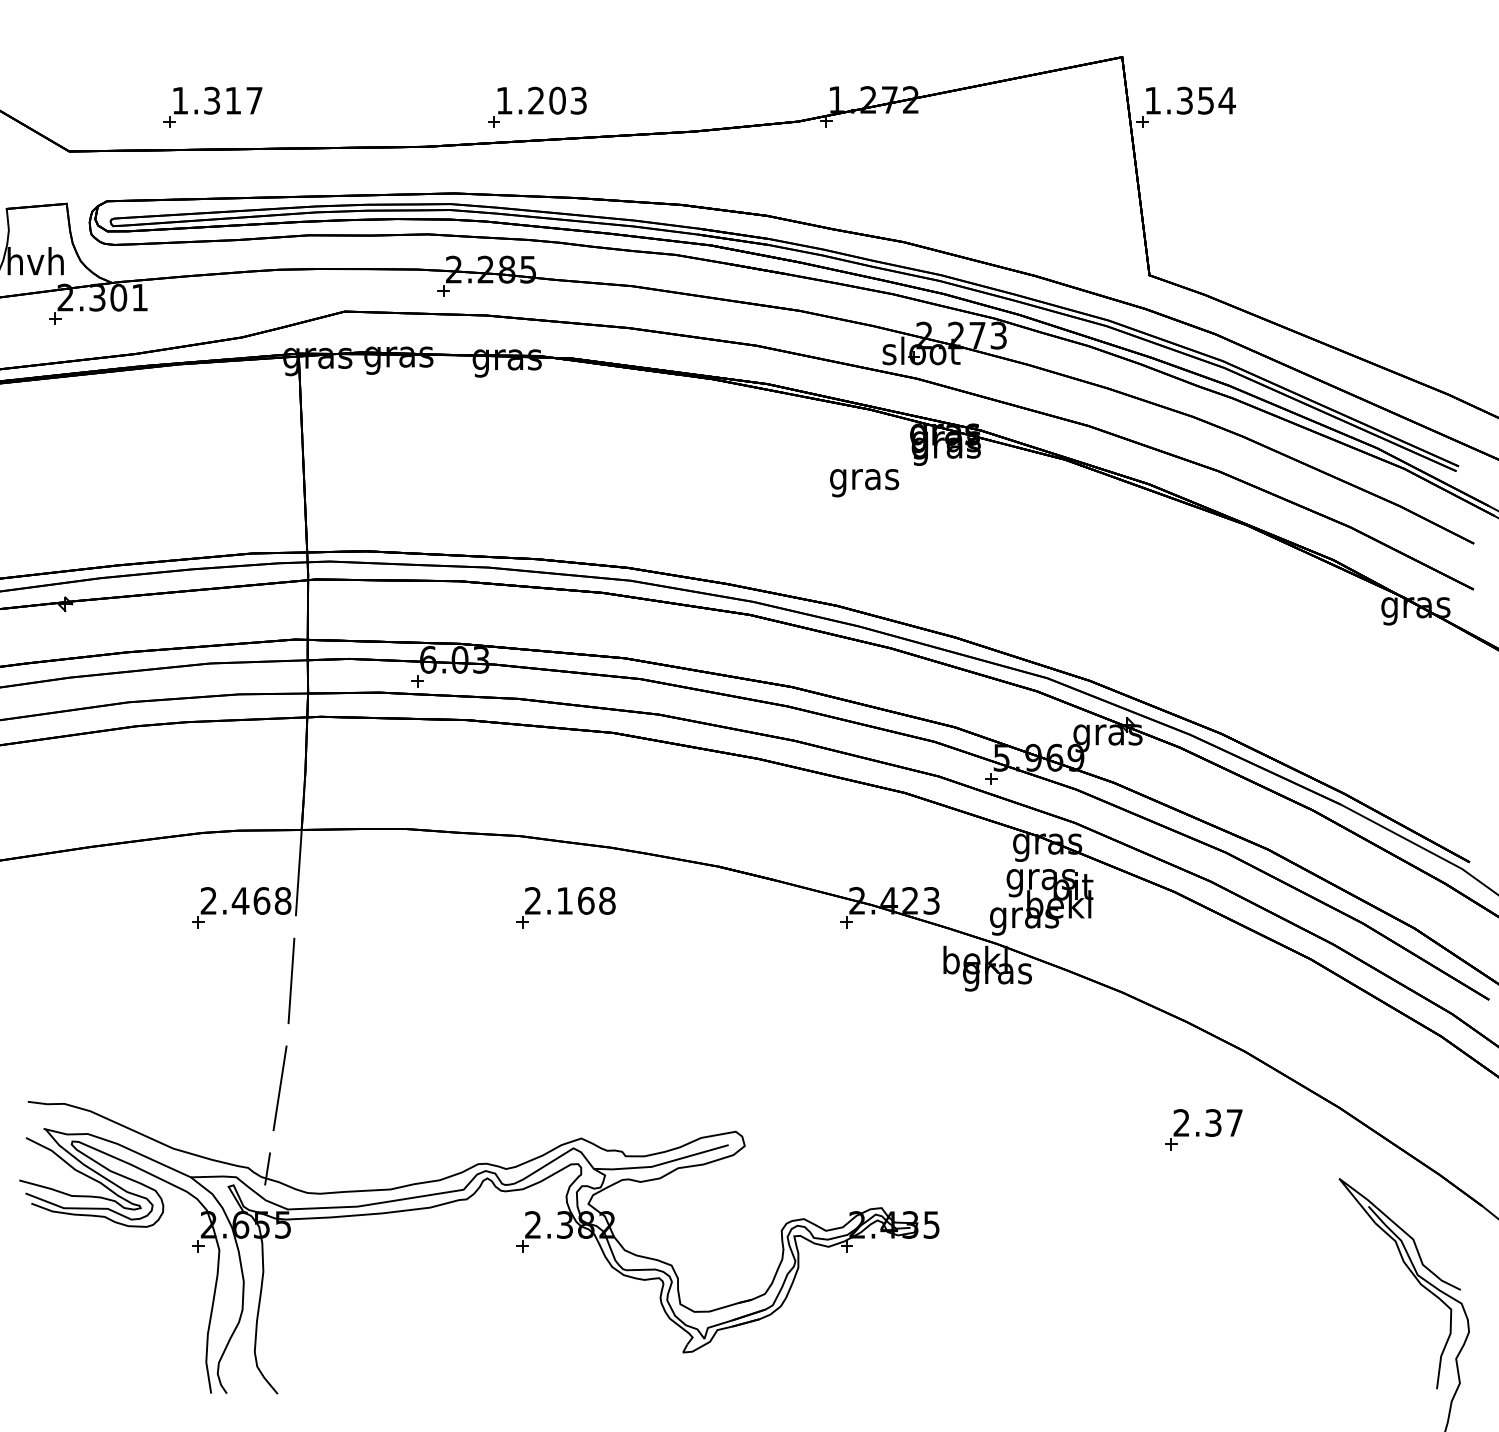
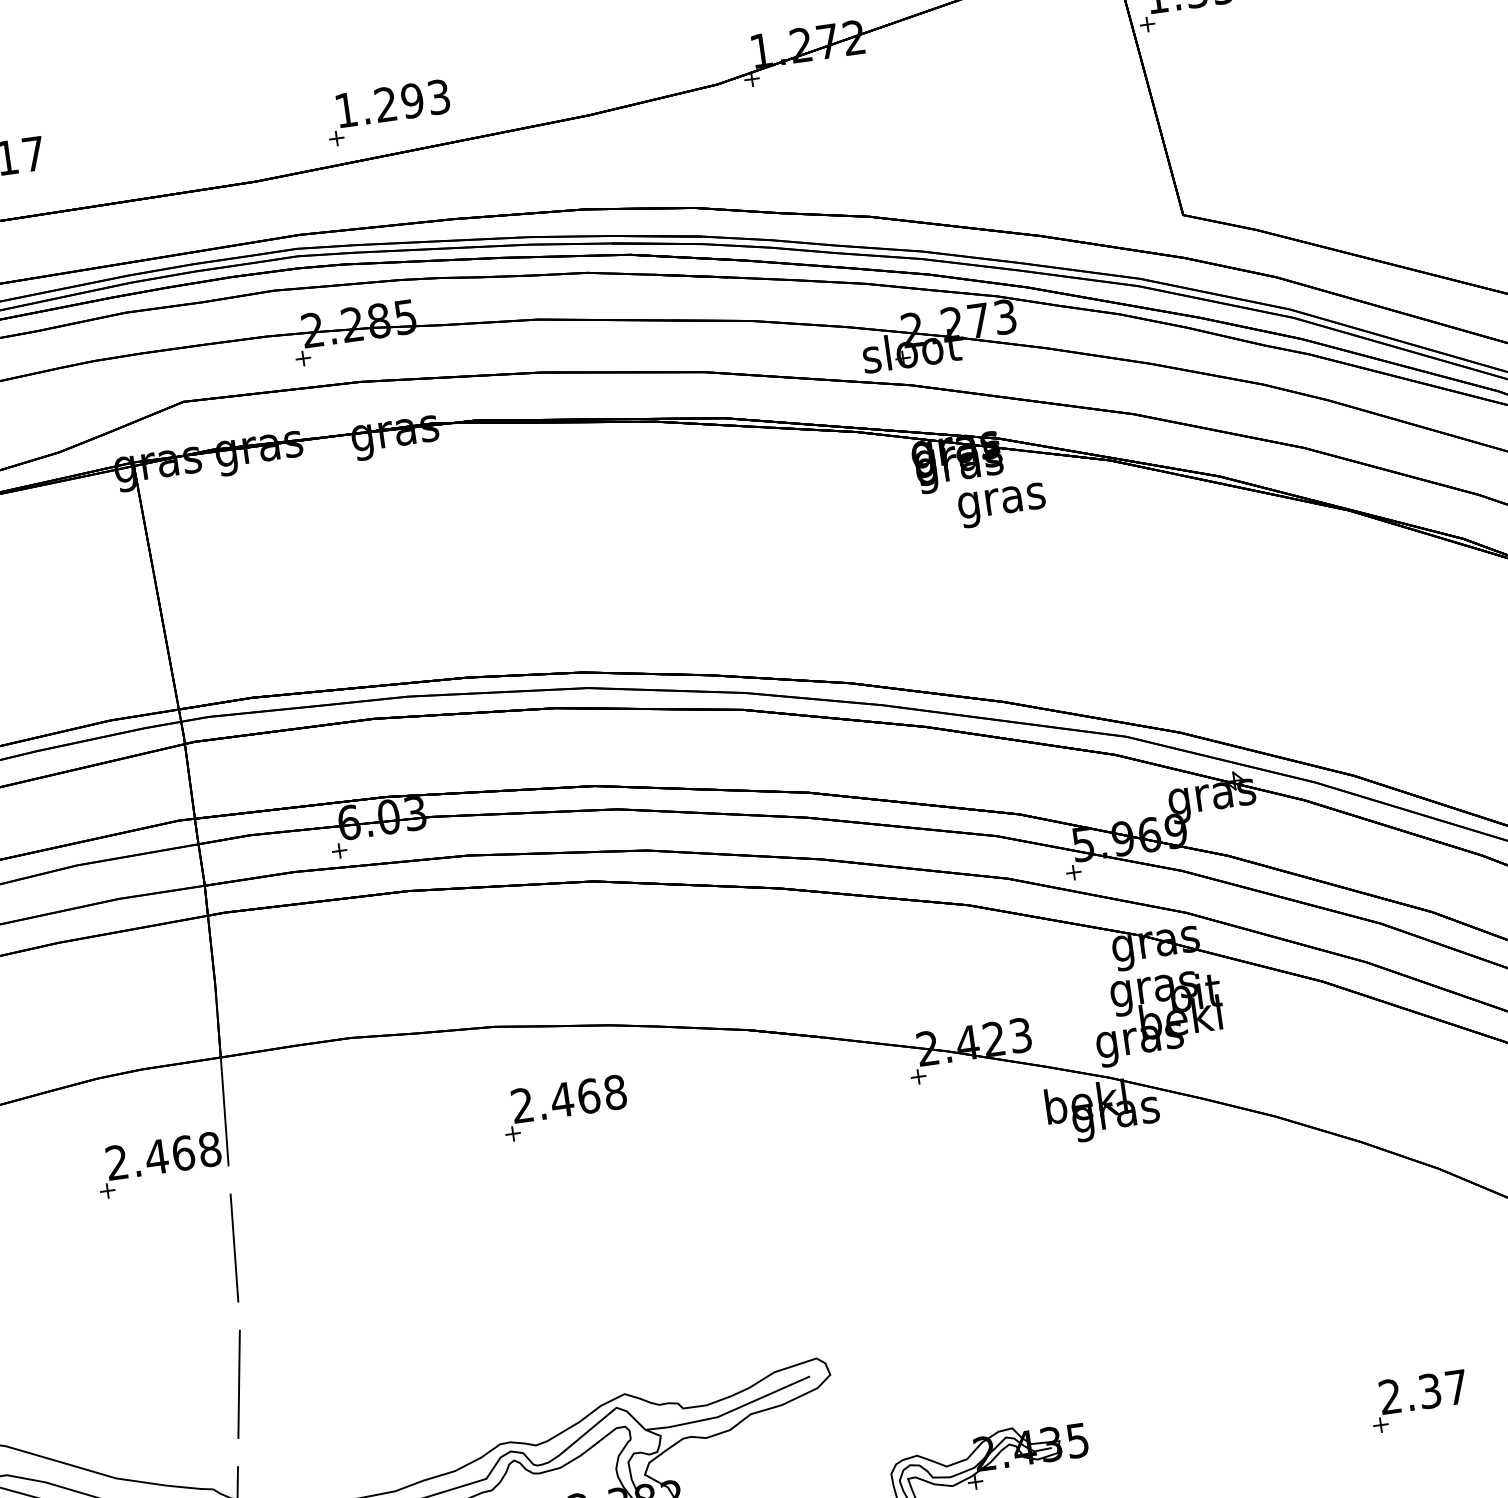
text: (557, 100) -> (412, 100), 1.203 -> 1.293
text: (864, 483) -> (1002, 505), moved
text: (564, 900) -> (561, 1099), 2.168 -> 2.468
part: (1203, 1129) -> (1418, 1401), moved

